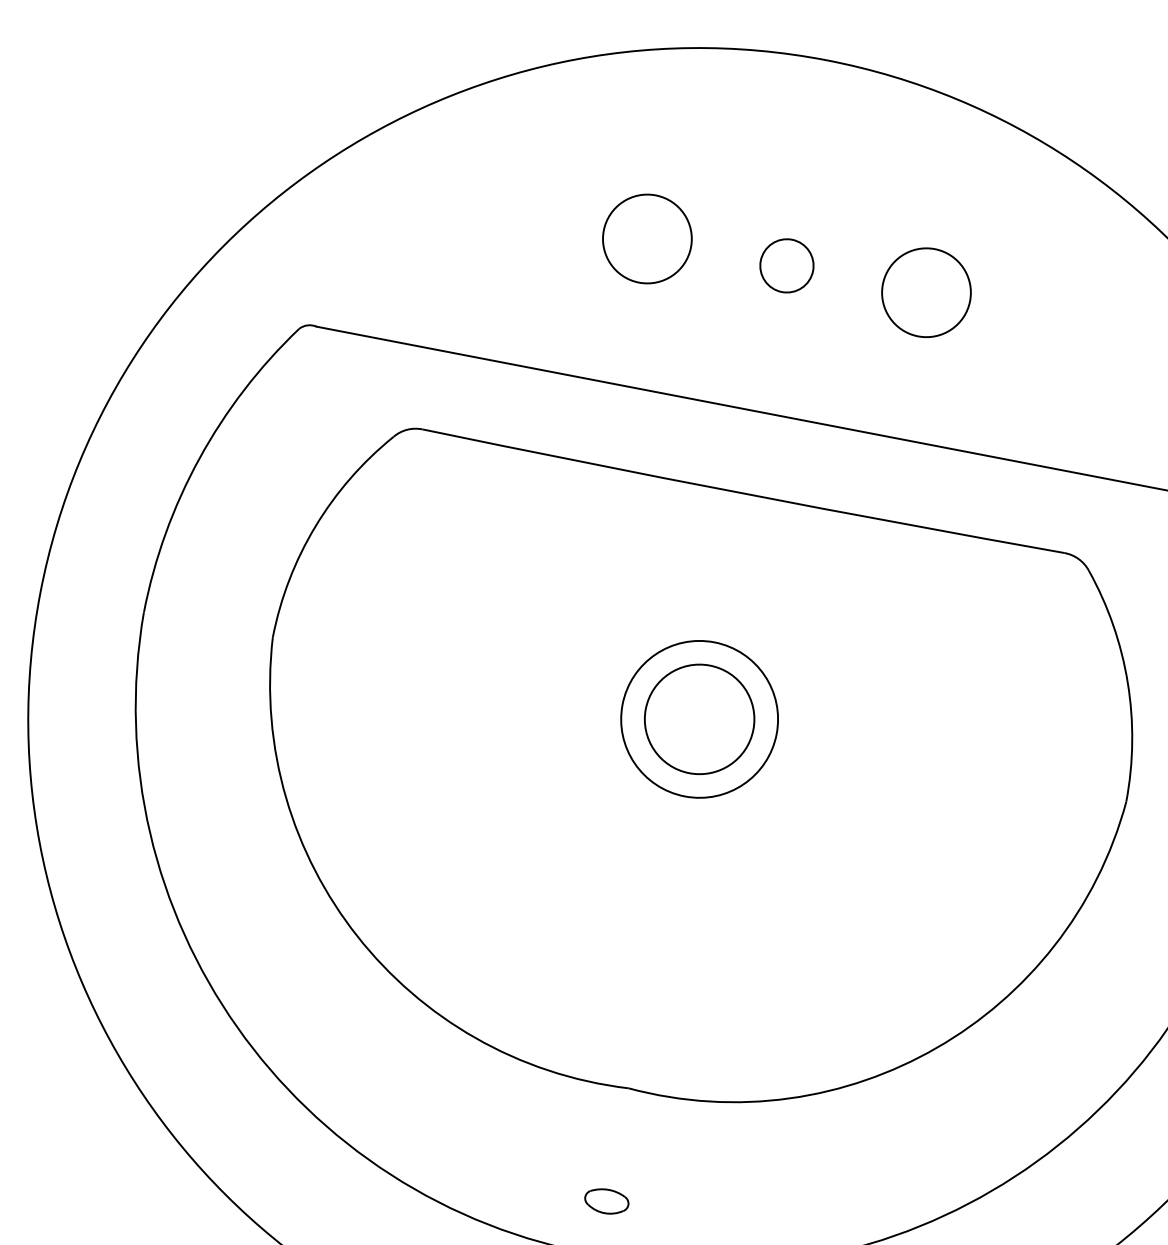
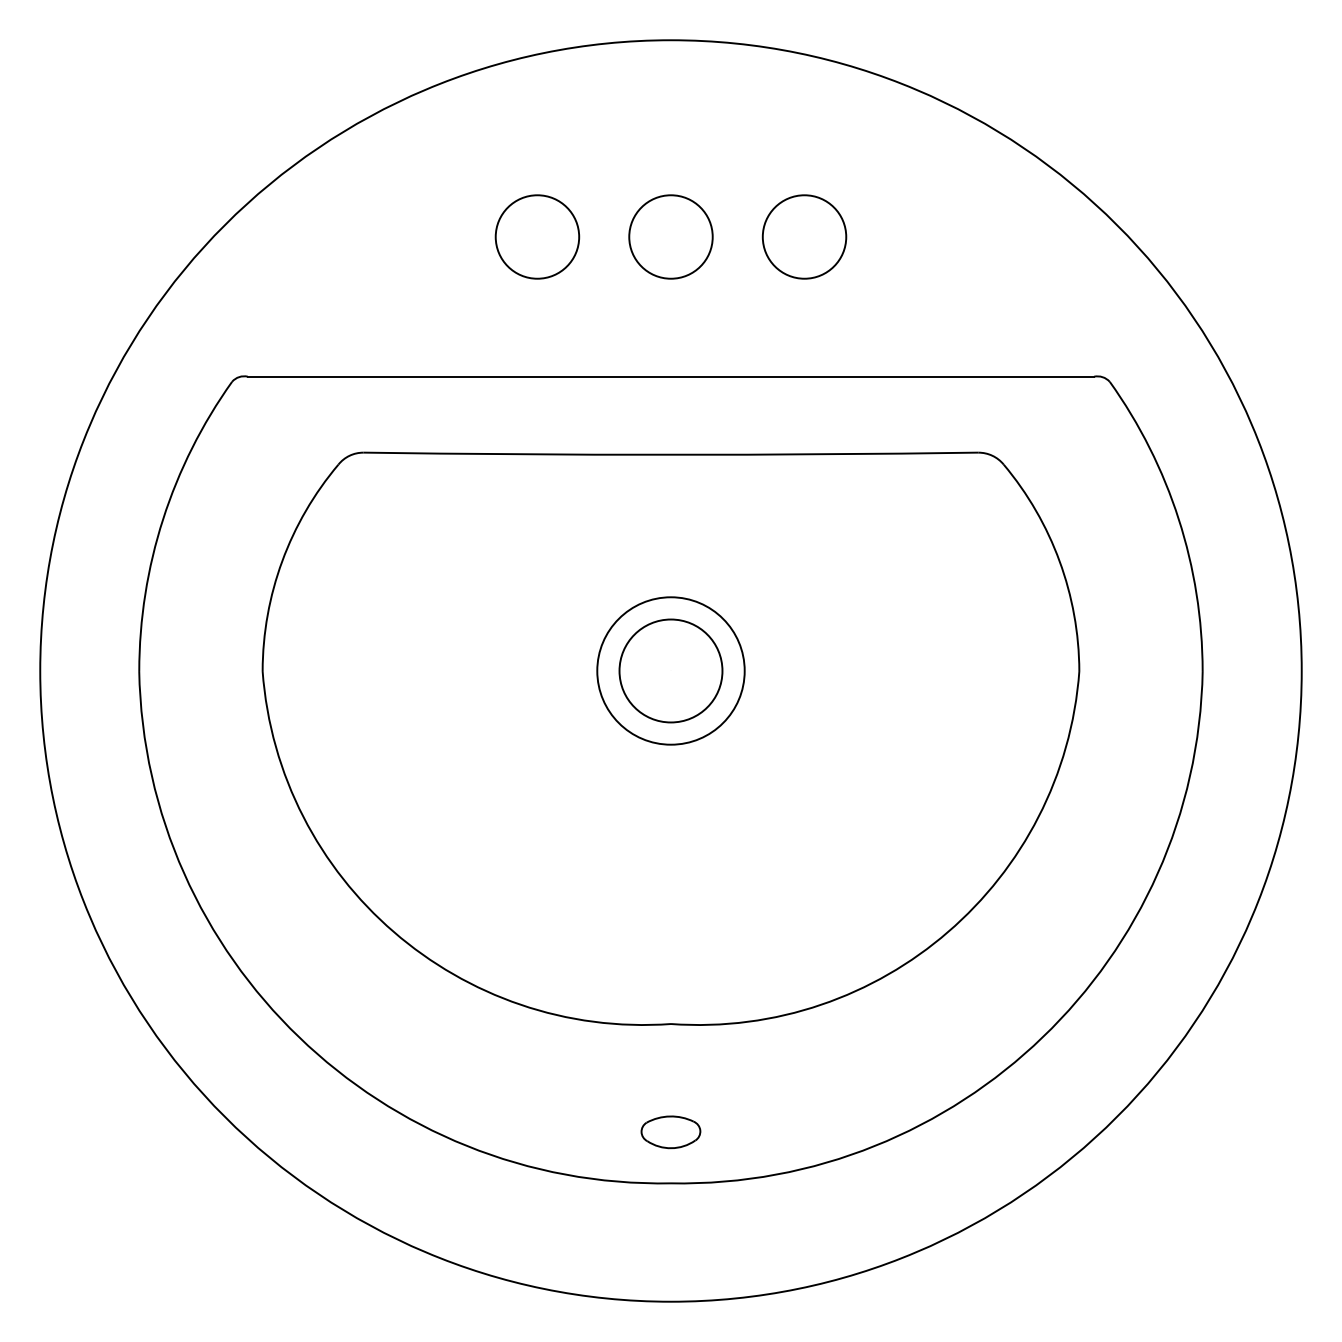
circle: (786, 265) -> (670, 236), size x1.67
part: (606, 1201) -> (670, 1132), size x1.43

